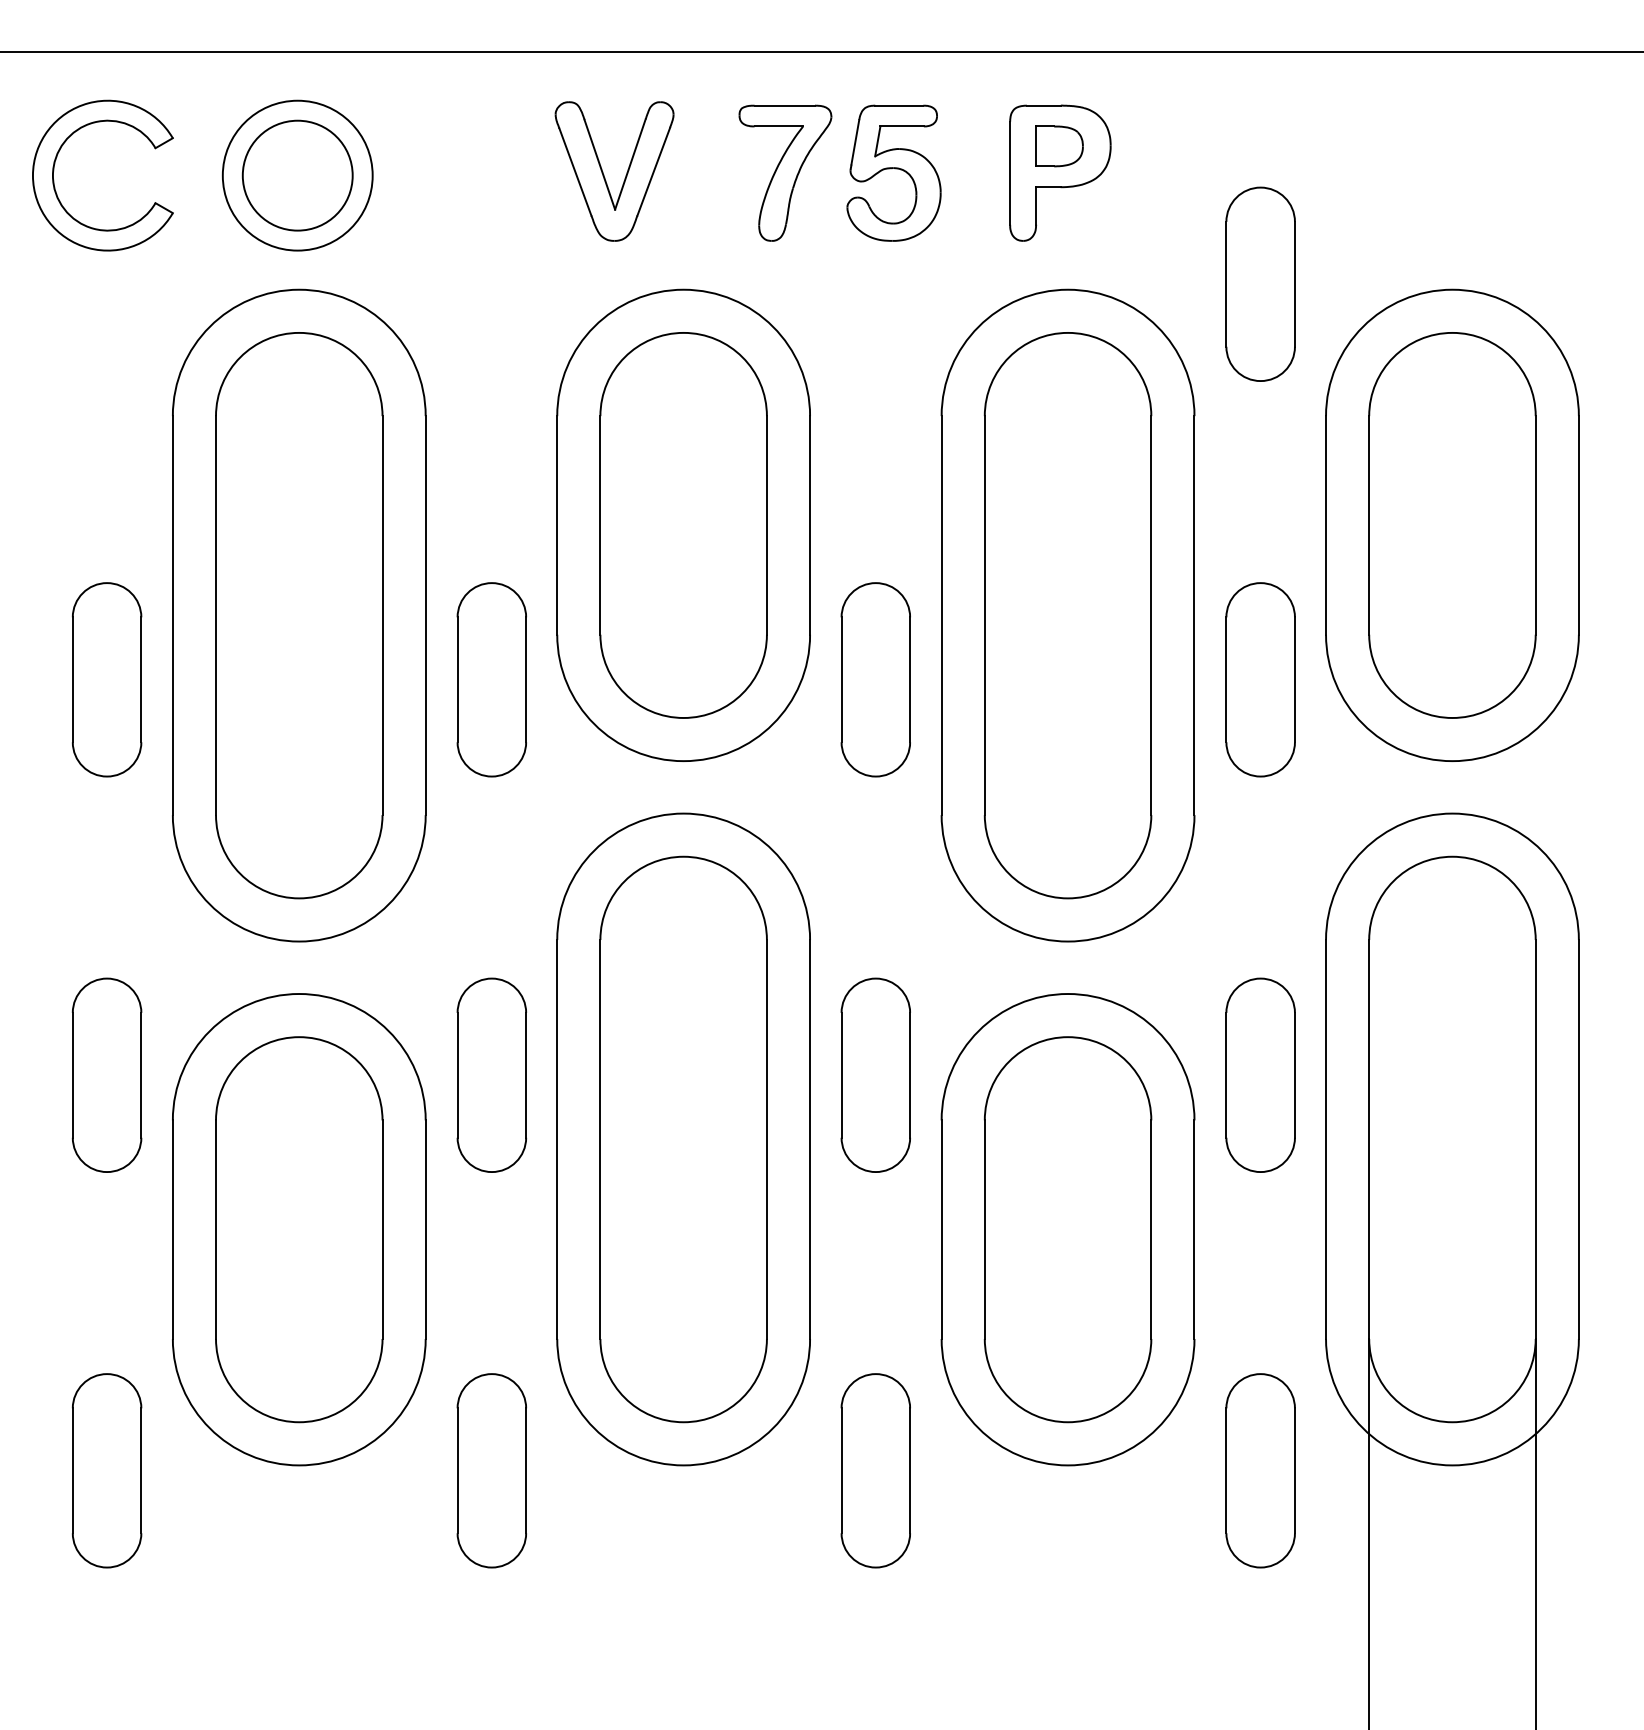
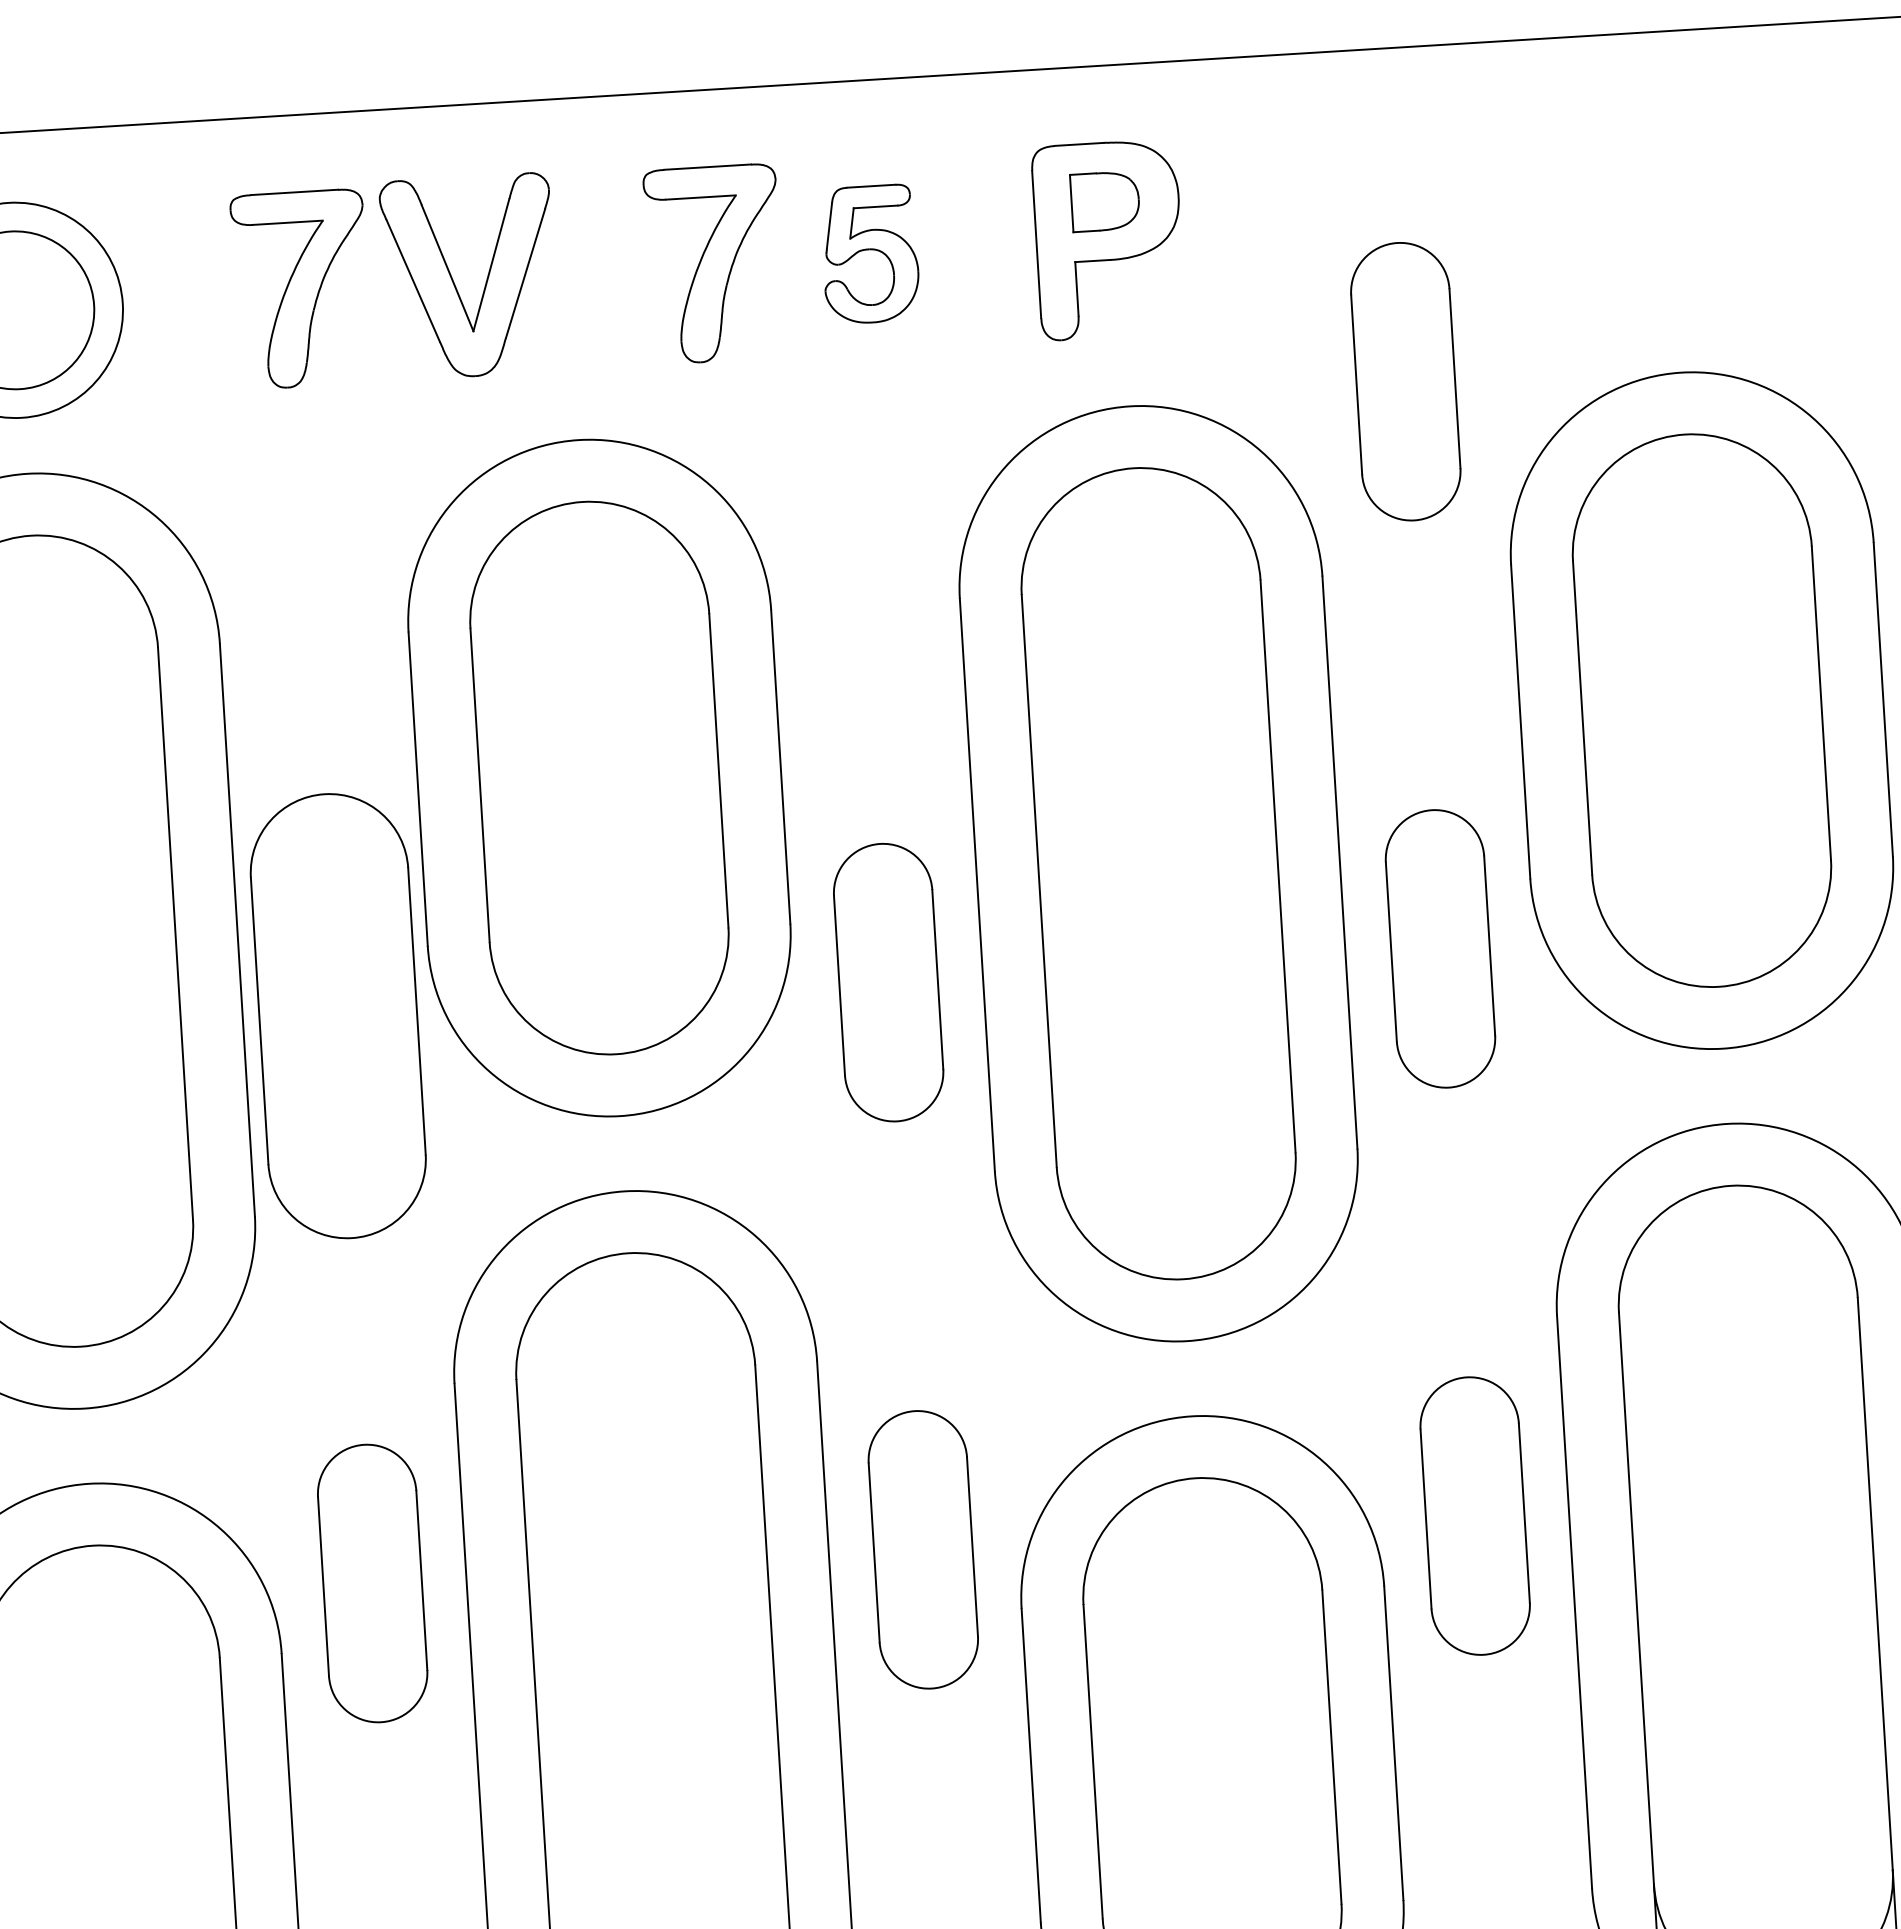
part: (497, 172) -> (301, 288), added
part: (893, 172) -> (869, 253), size x0.7
part: (491, 679) -> (337, 1015), size x1.6

